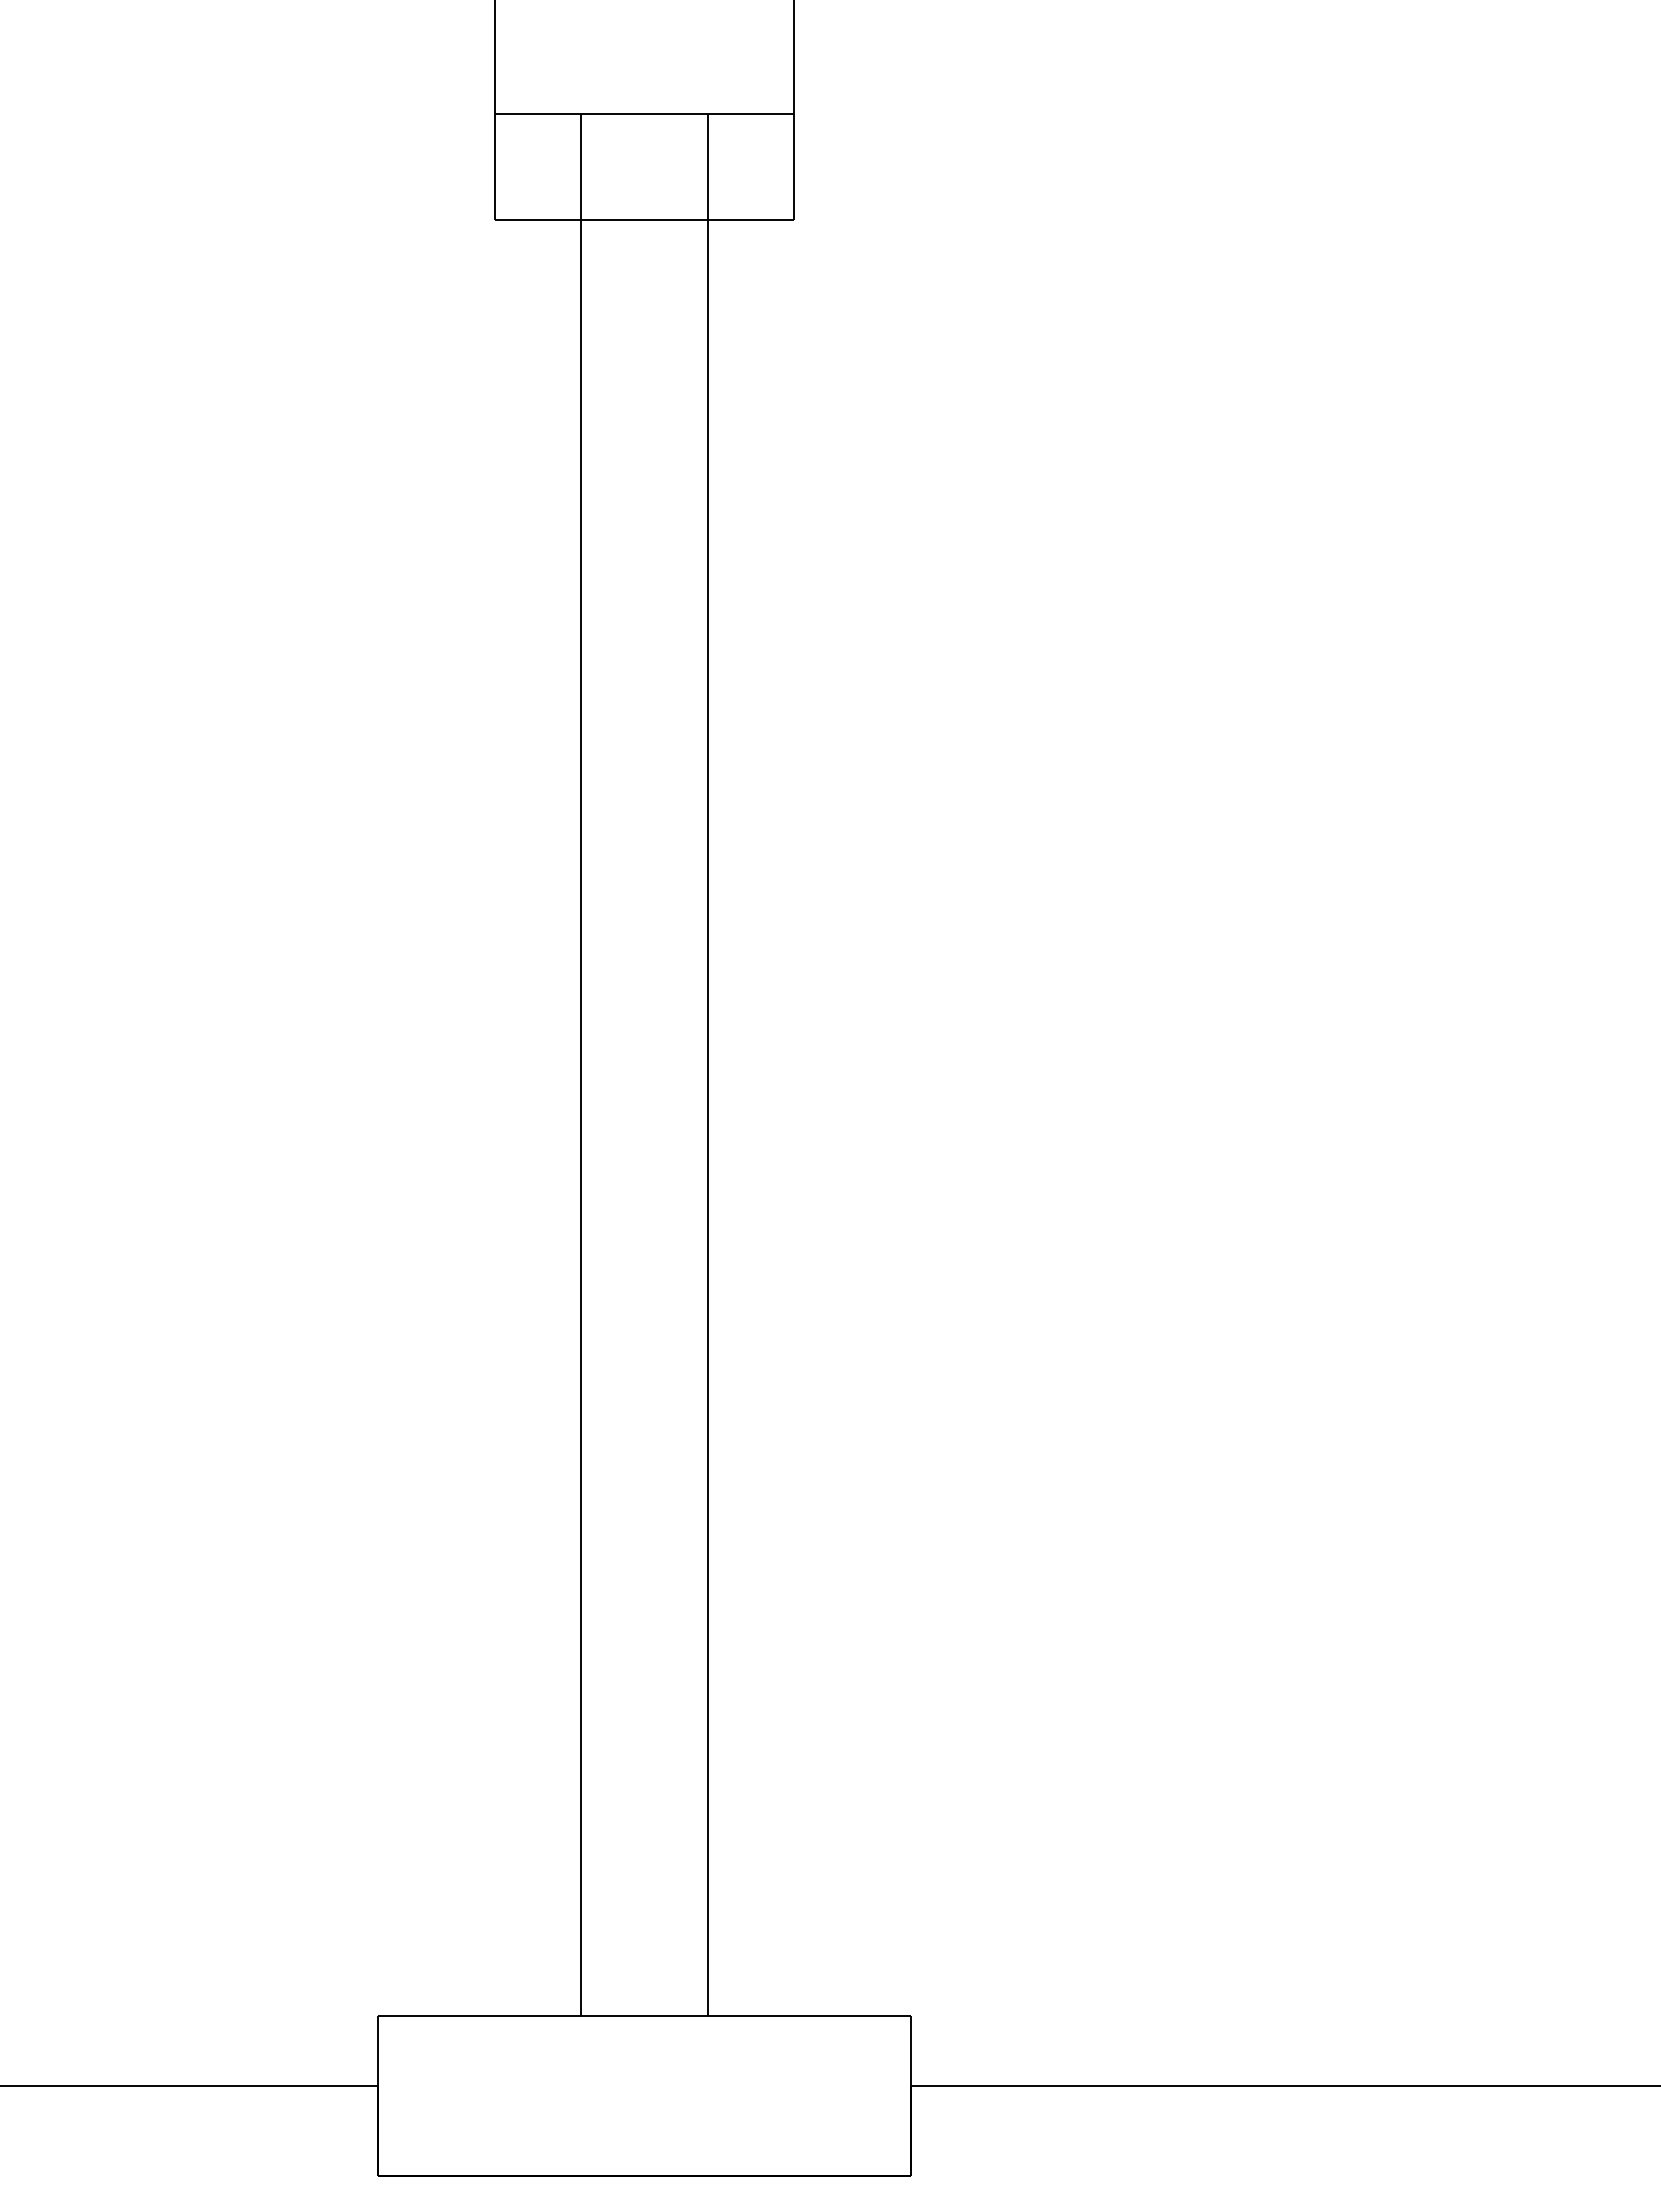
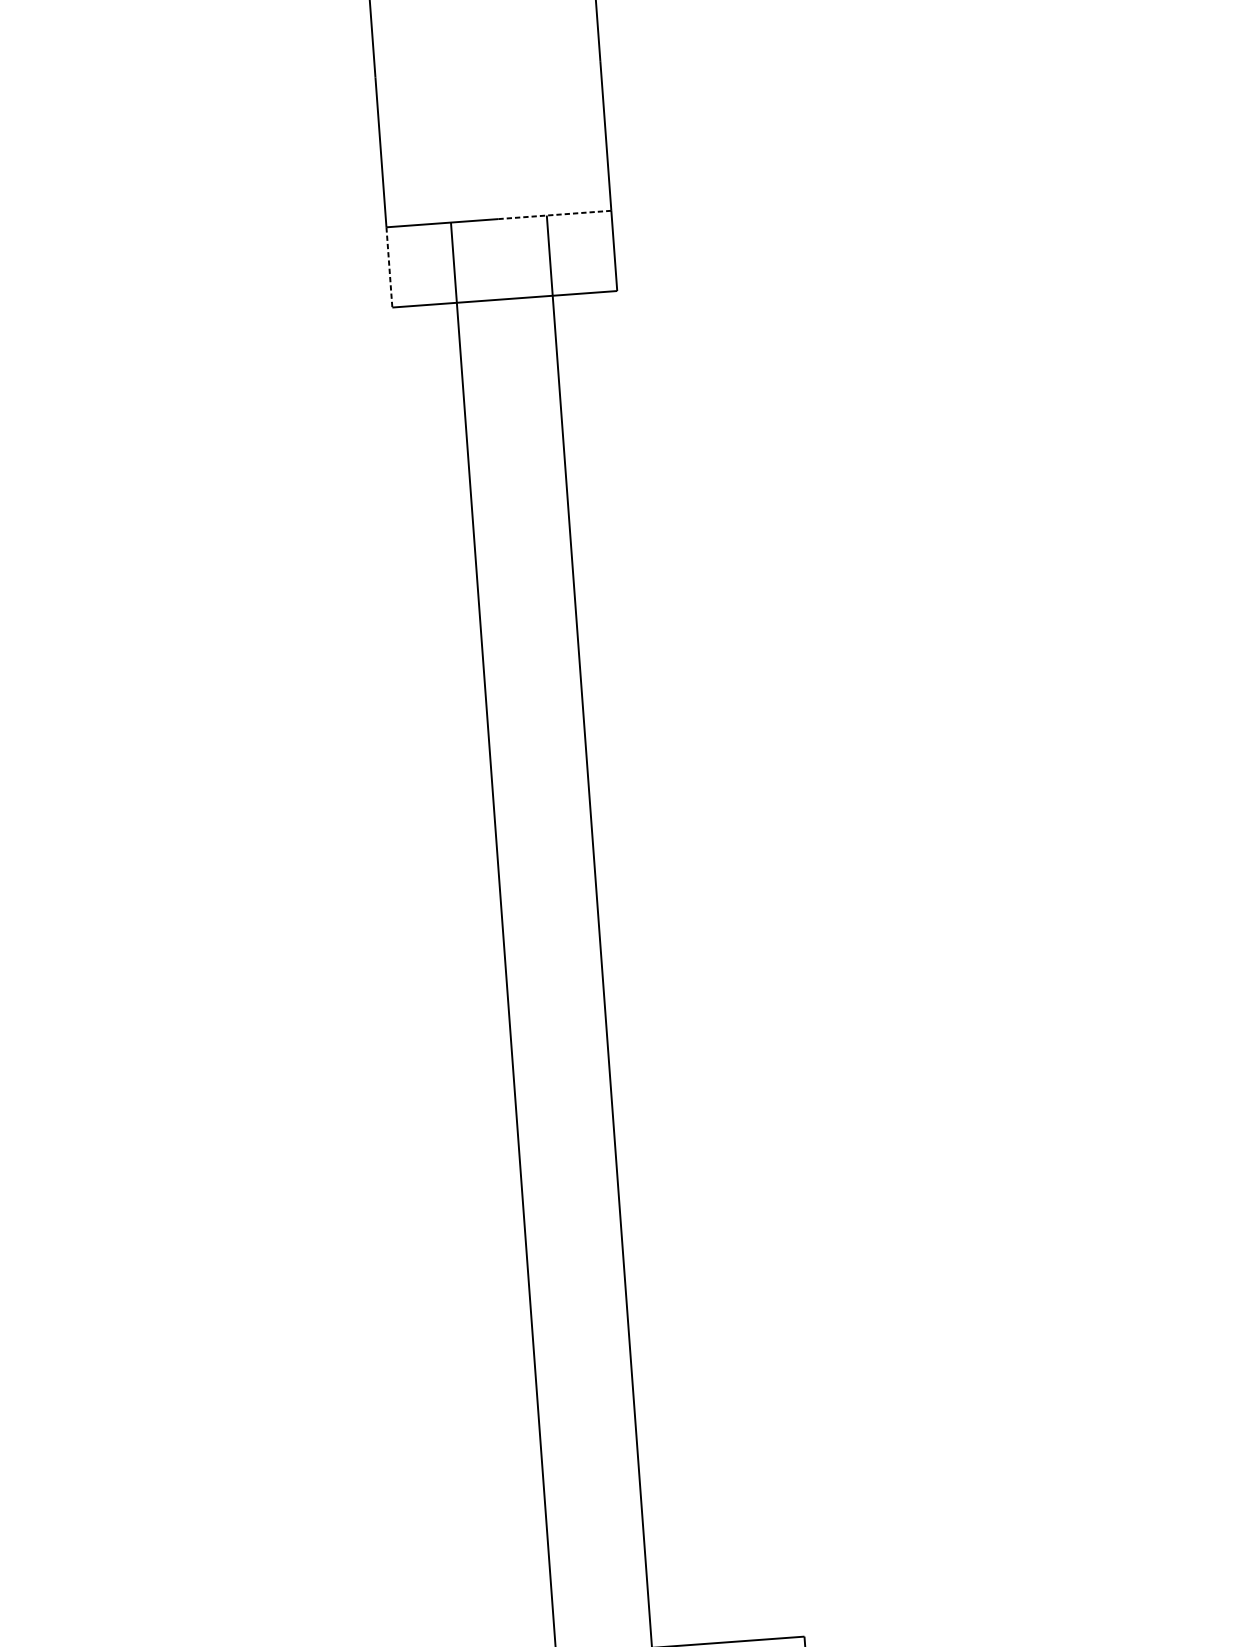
line: (718, 113) -> (554, 214), solid -> dashed
line: (495, 167) -> (389, 267), solid -> dashed

